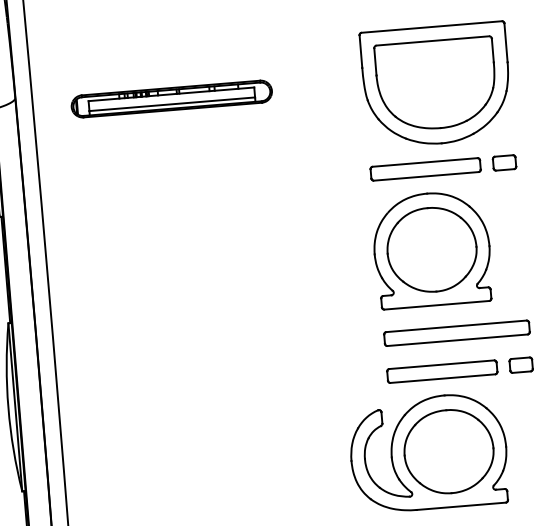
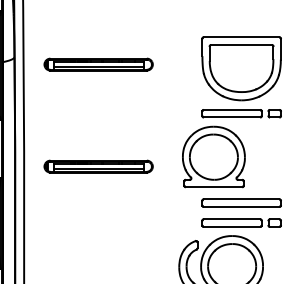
part: (431, 248) -> (213, 156), moved
part: (187, 287) -> (98, 166), added

